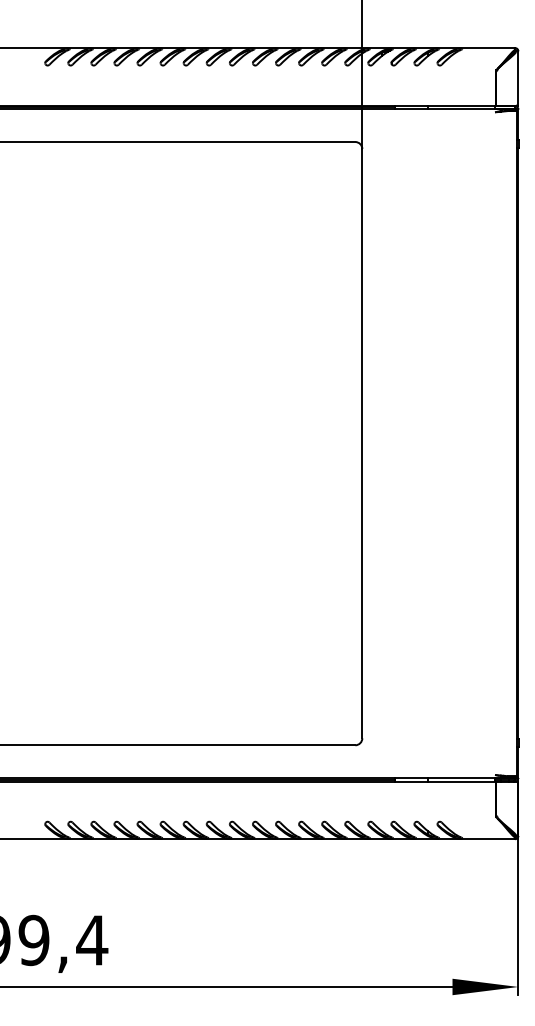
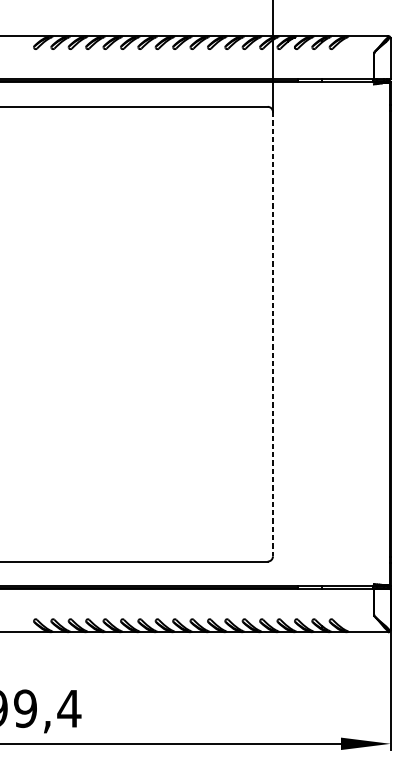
line: (362, 443) -> (273, 334), solid -> dashed

